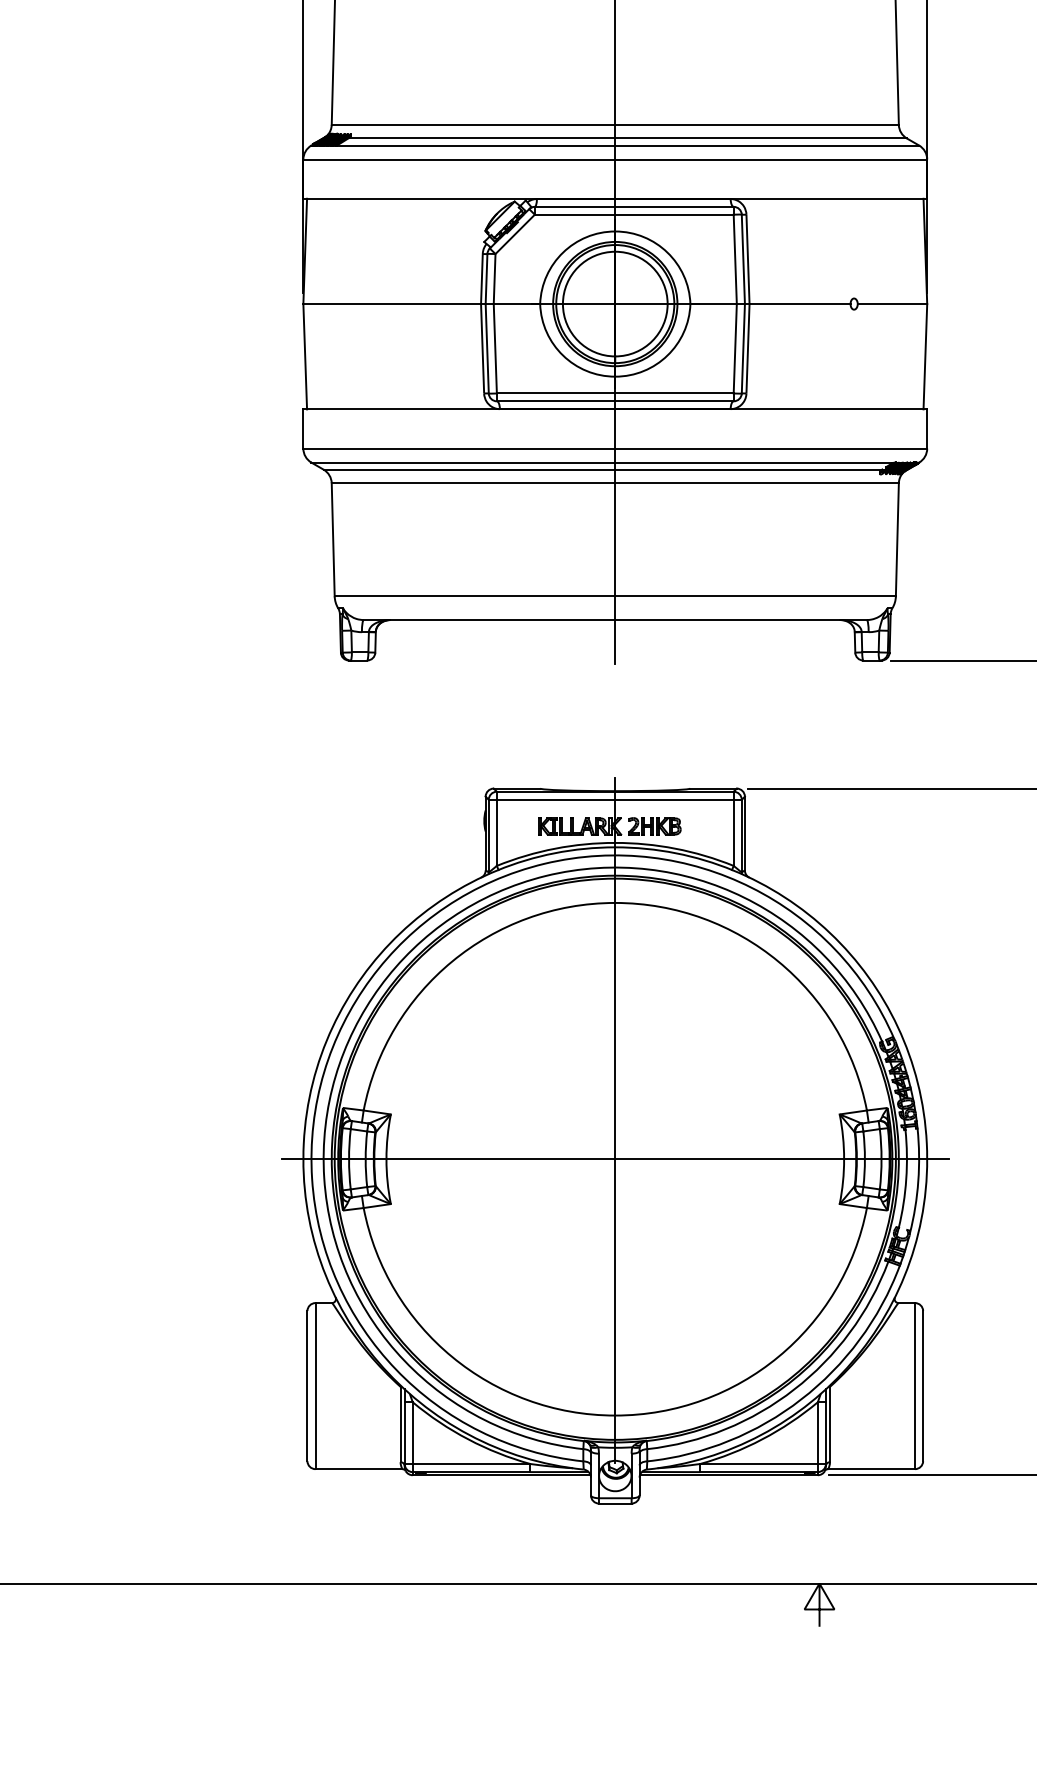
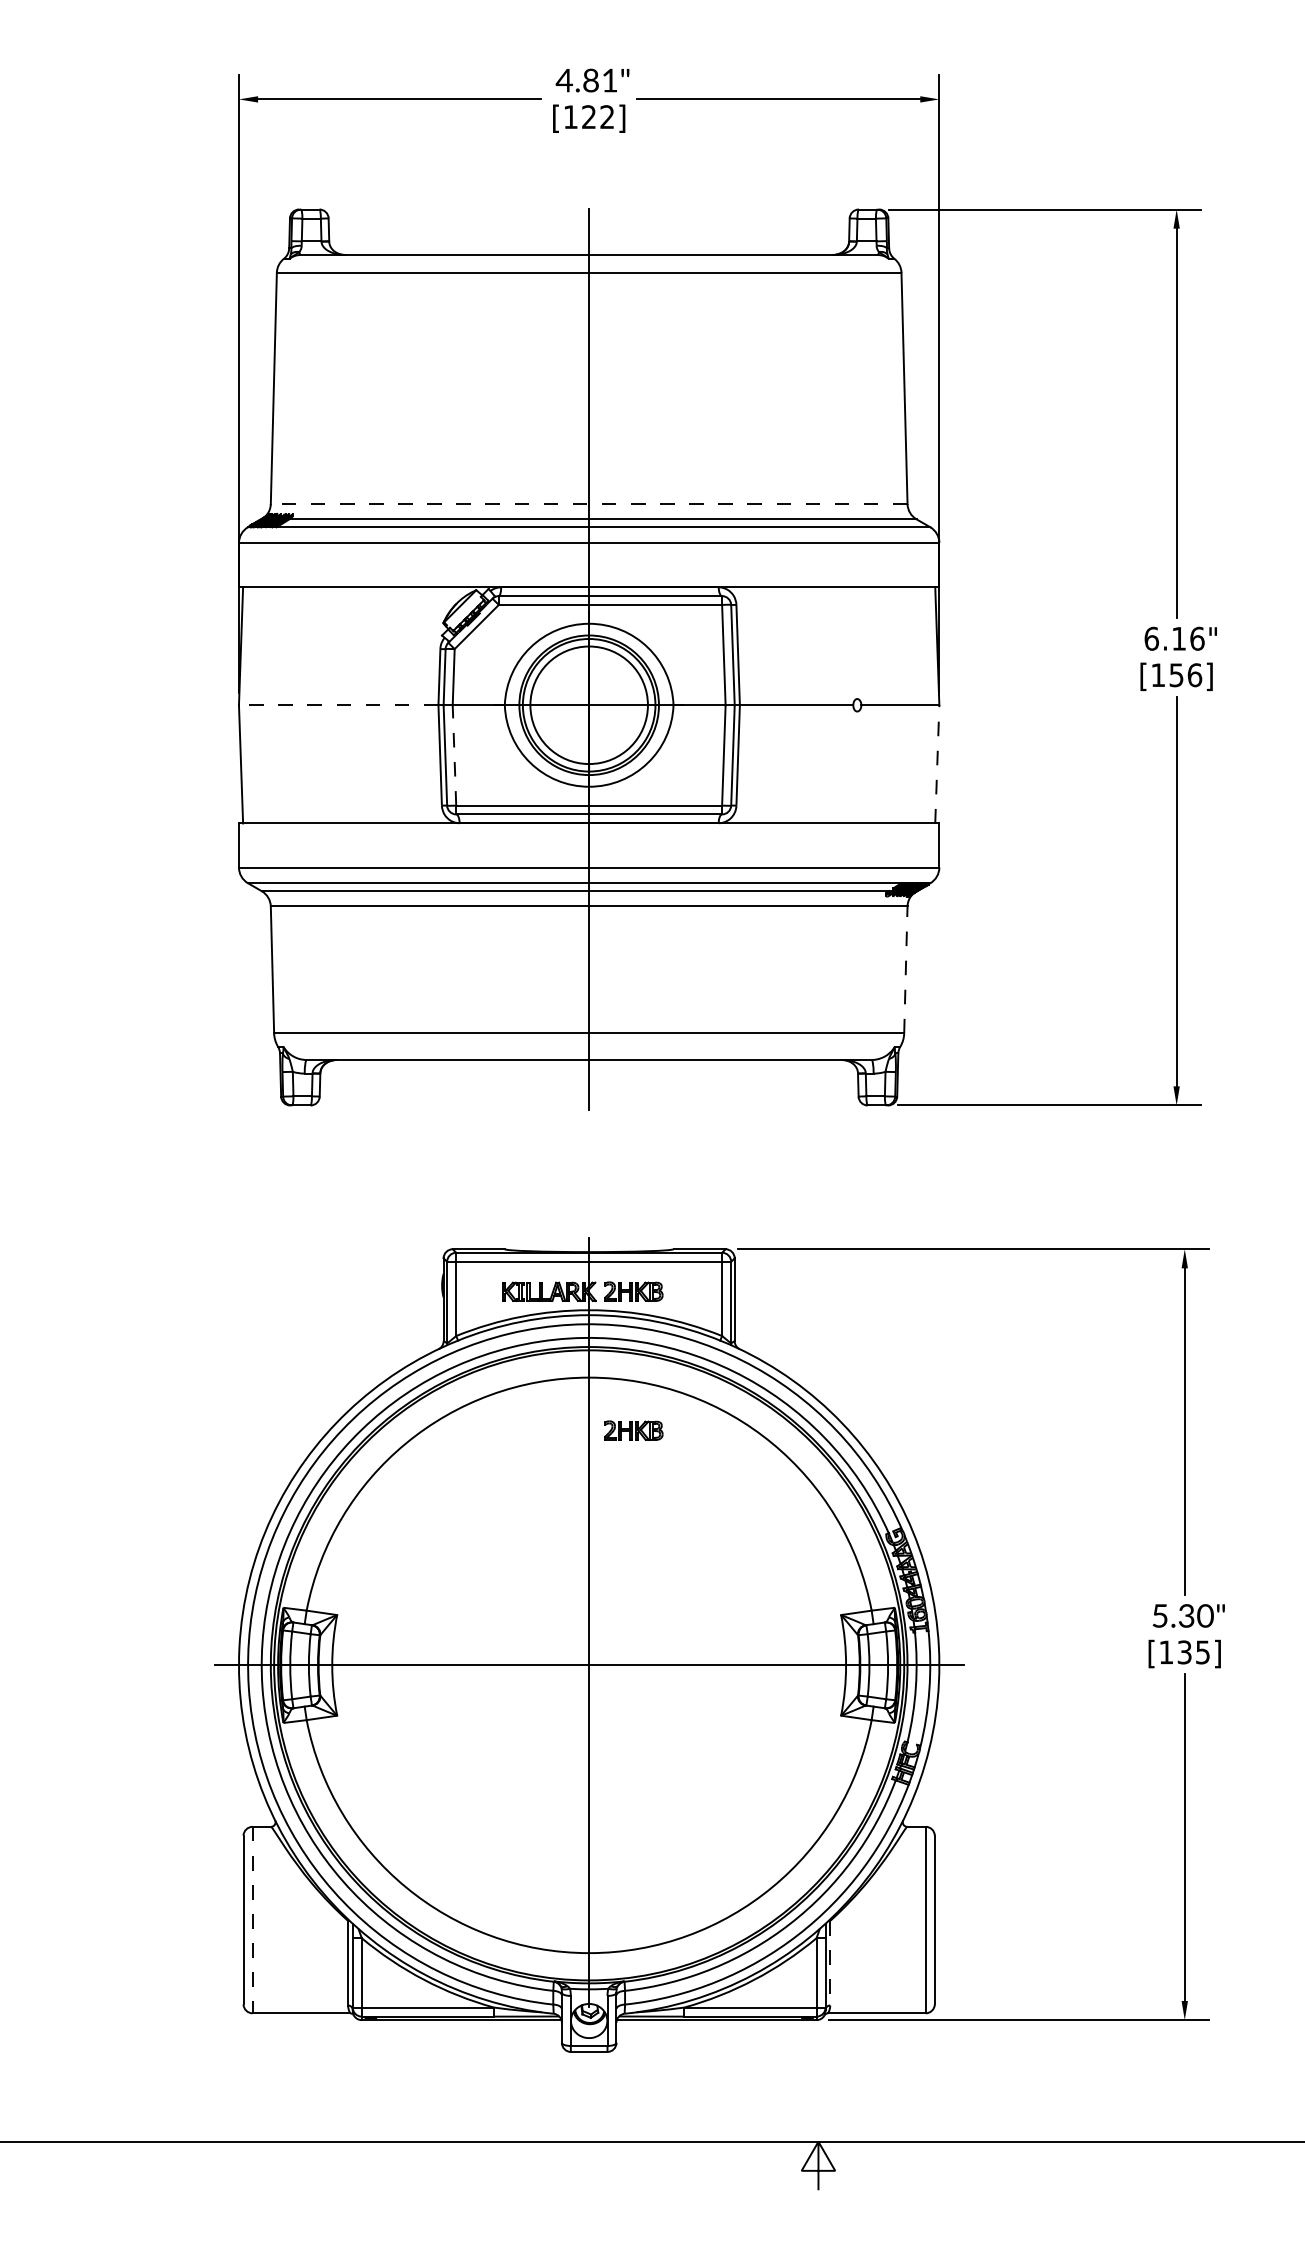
line: (614, 125) -> (588, 504), solid -> dashed
line: (392, 304) -> (338, 705), solid -> dashed
line: (495, 347) -> (454, 754), solid -> dashed
line: (925, 355) -> (937, 763), solid -> dashed
line: (897, 539) -> (905, 969), solid -> dashed
part: (654, 950) -> (633, 1430), added
line: (315, 1386) -> (252, 1920), solid -> dashed
line: (830, 1424) -> (830, 1963), solid -> dashed

